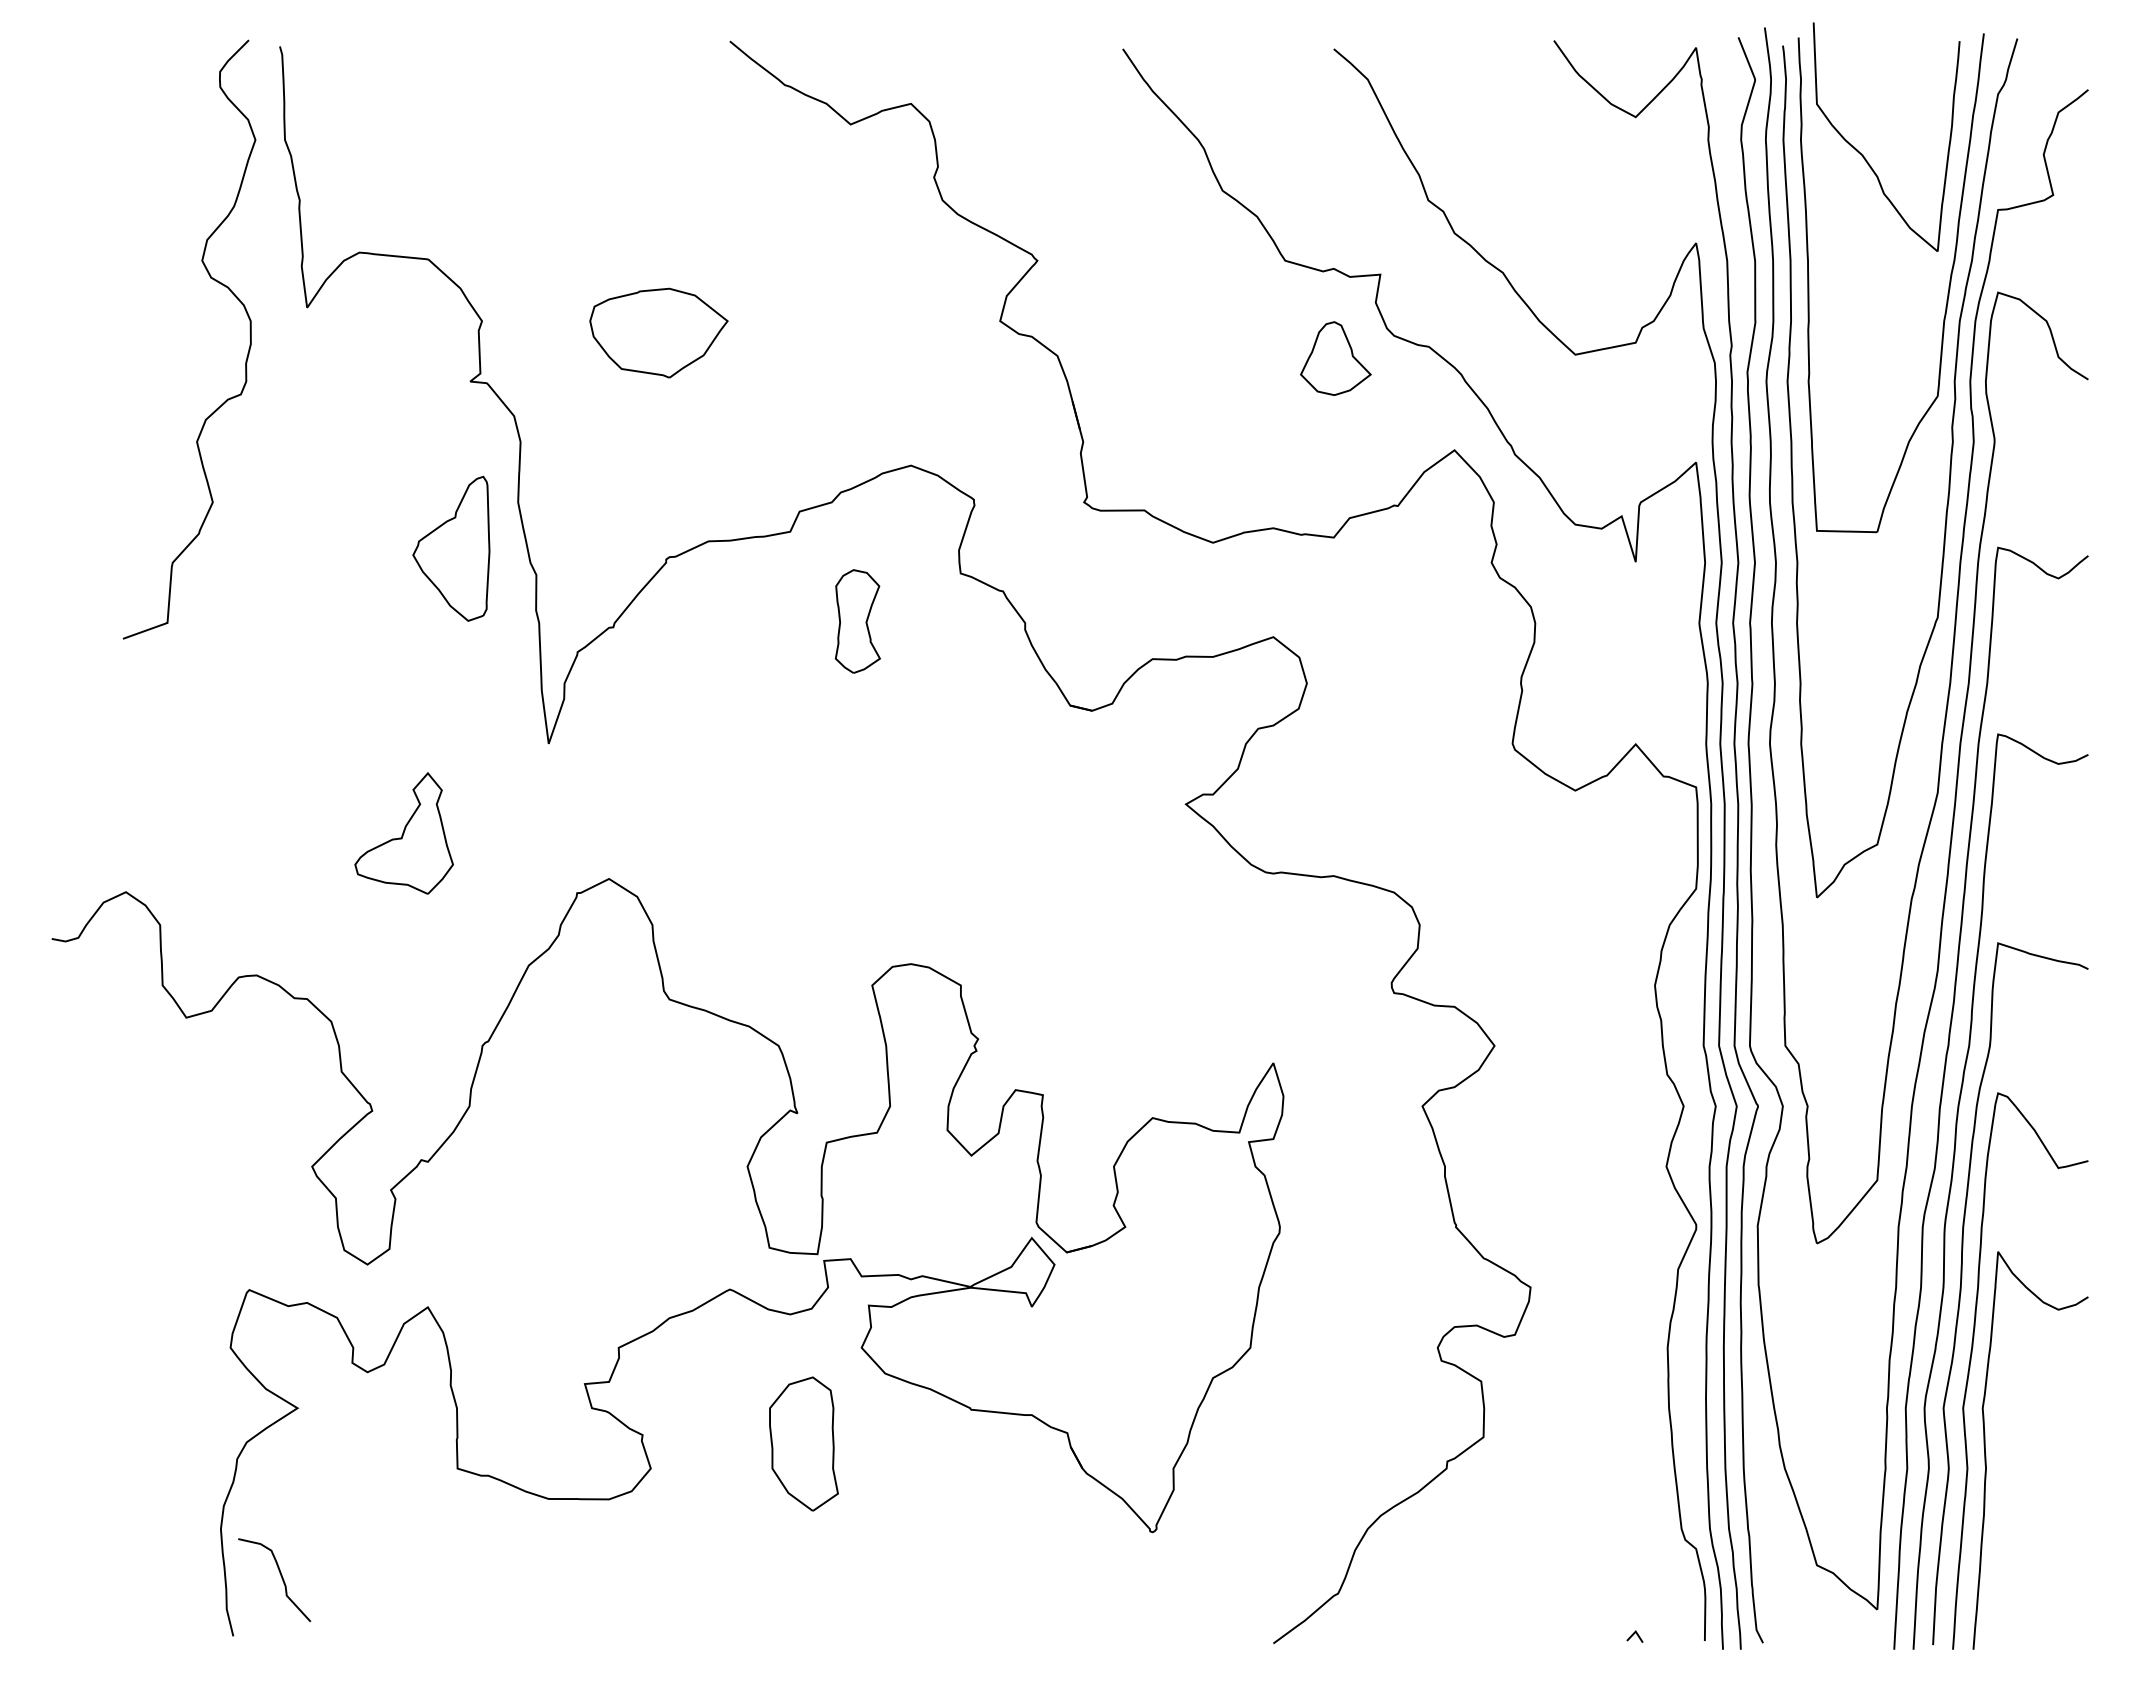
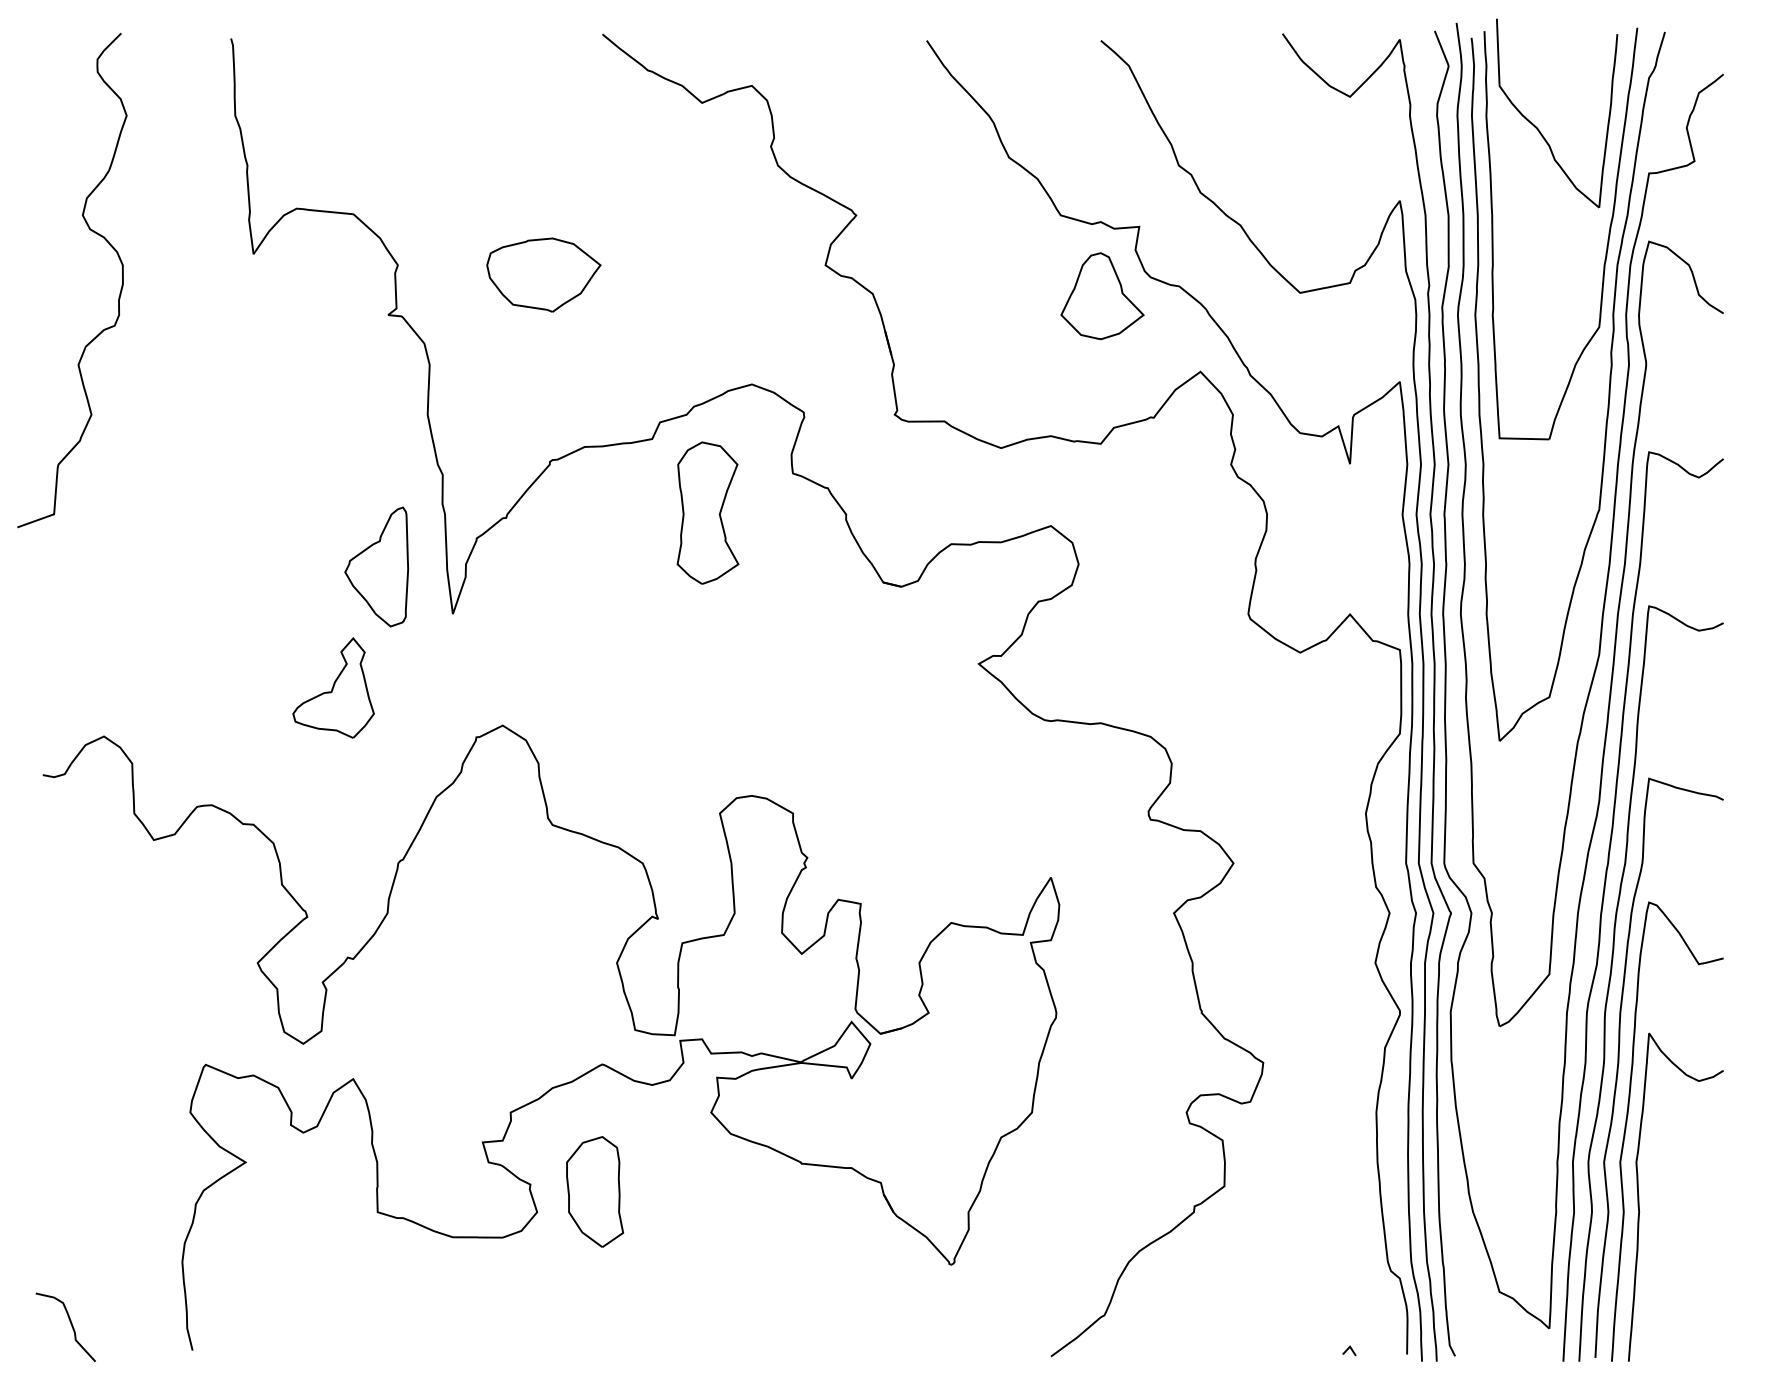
curve: (247, 352) -> (120, 291), moved
part: (1335, 358) -> (1102, 296), size x1.43
part: (451, 548) -> (376, 566), moved
part: (857, 621) -> (707, 513), size x1.67
part: (803, 1443) -> (594, 1191), moved
curve: (280, 1576) -> (70, 1324), moved

